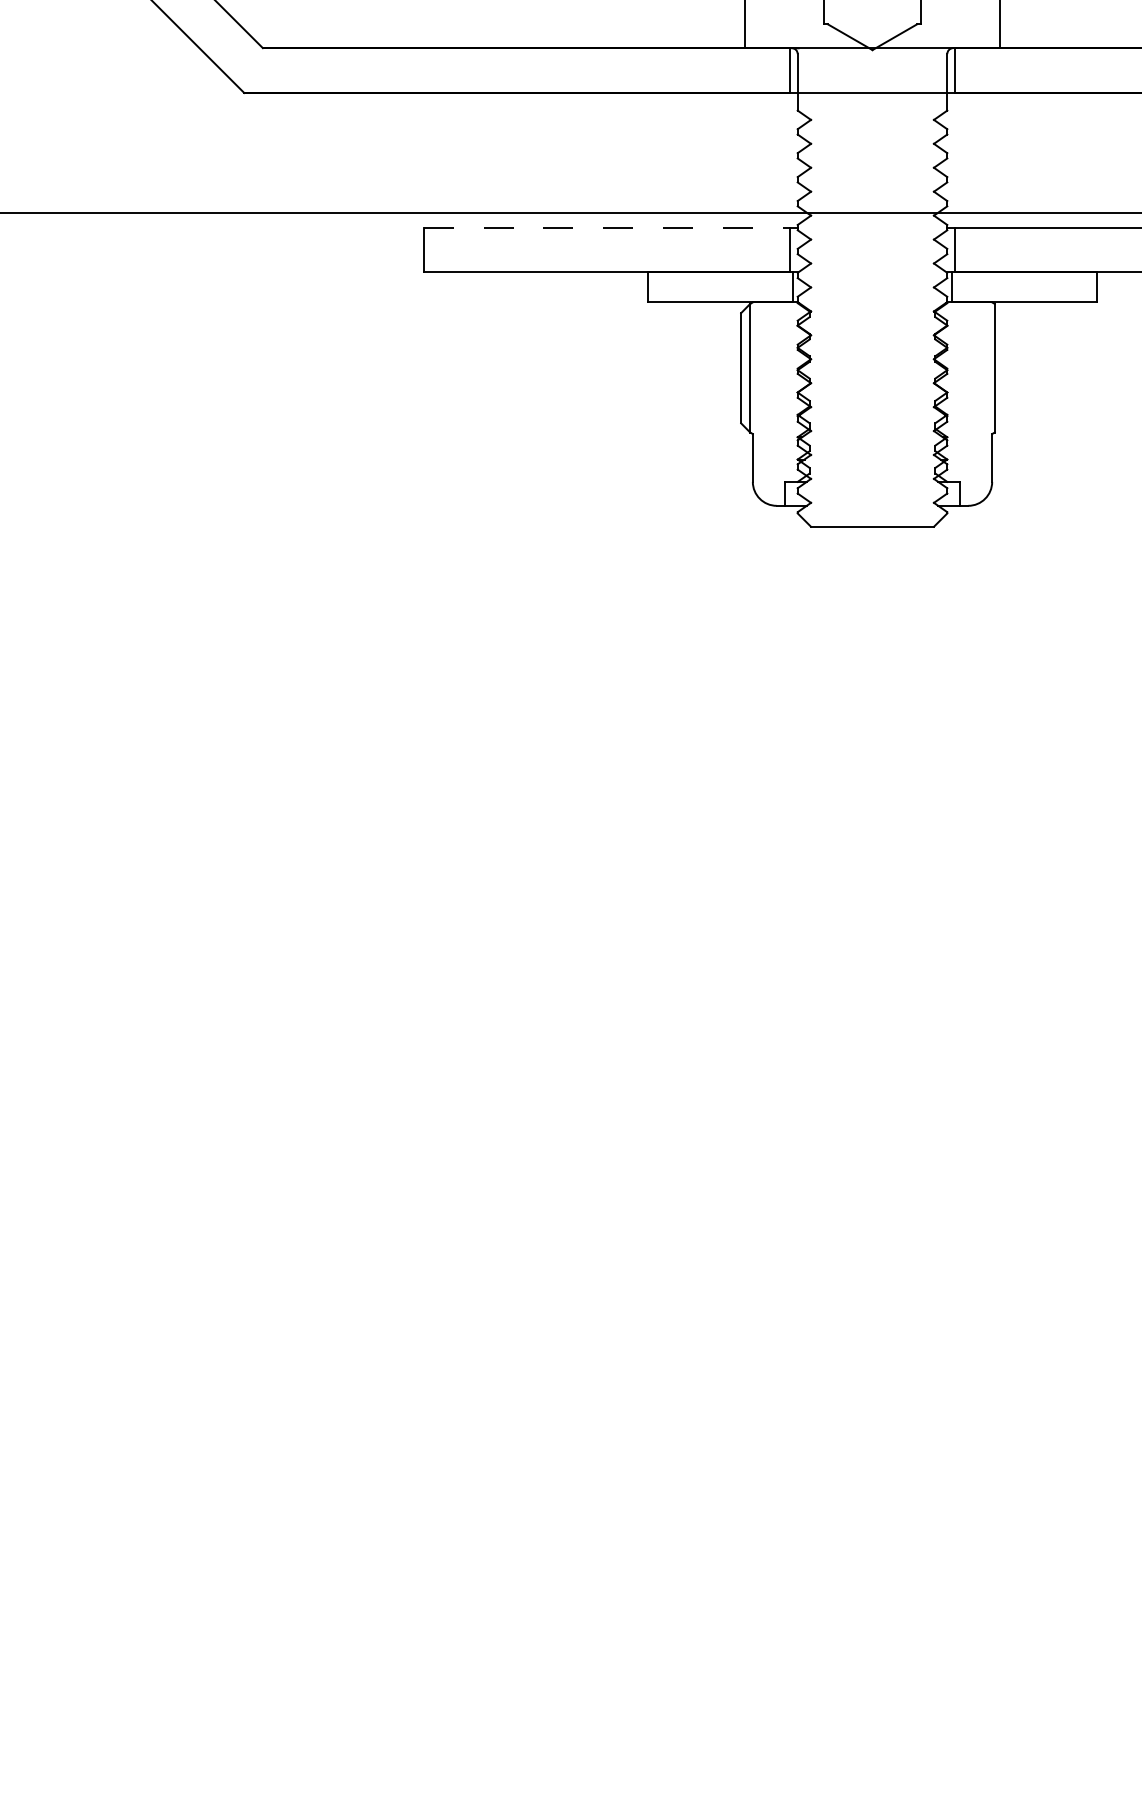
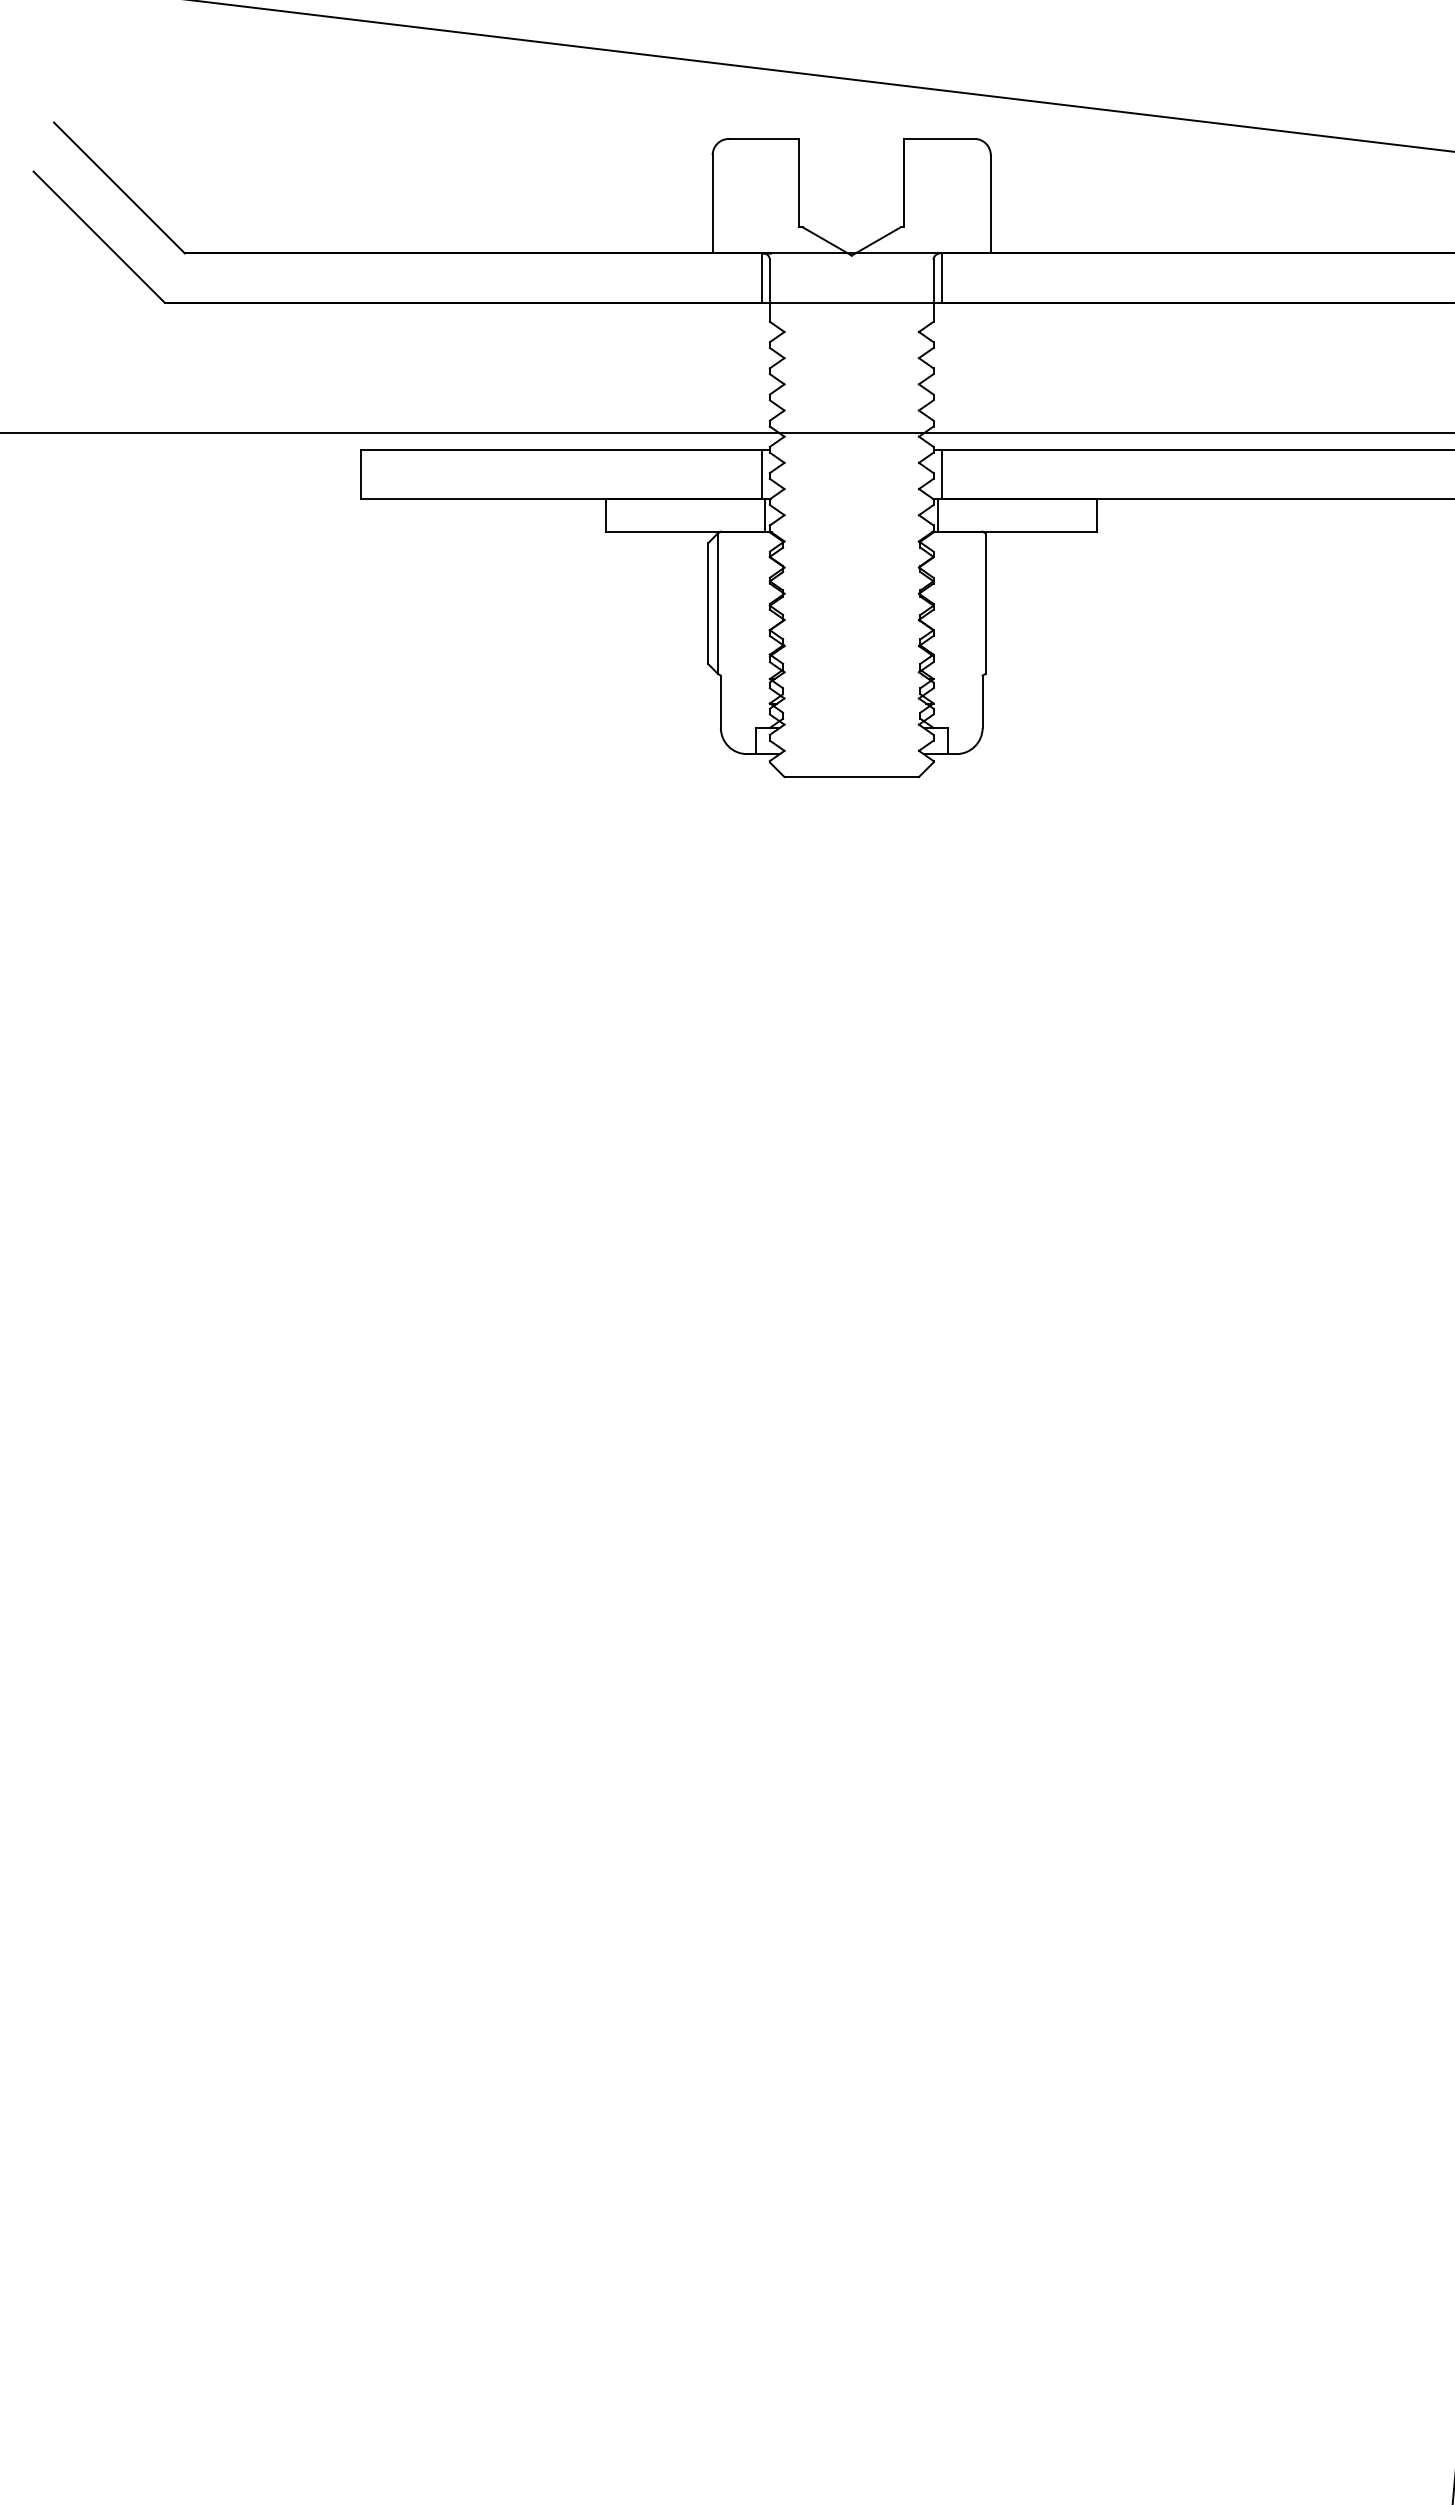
line: (607, 227) -> (561, 449), dashed -> solid

